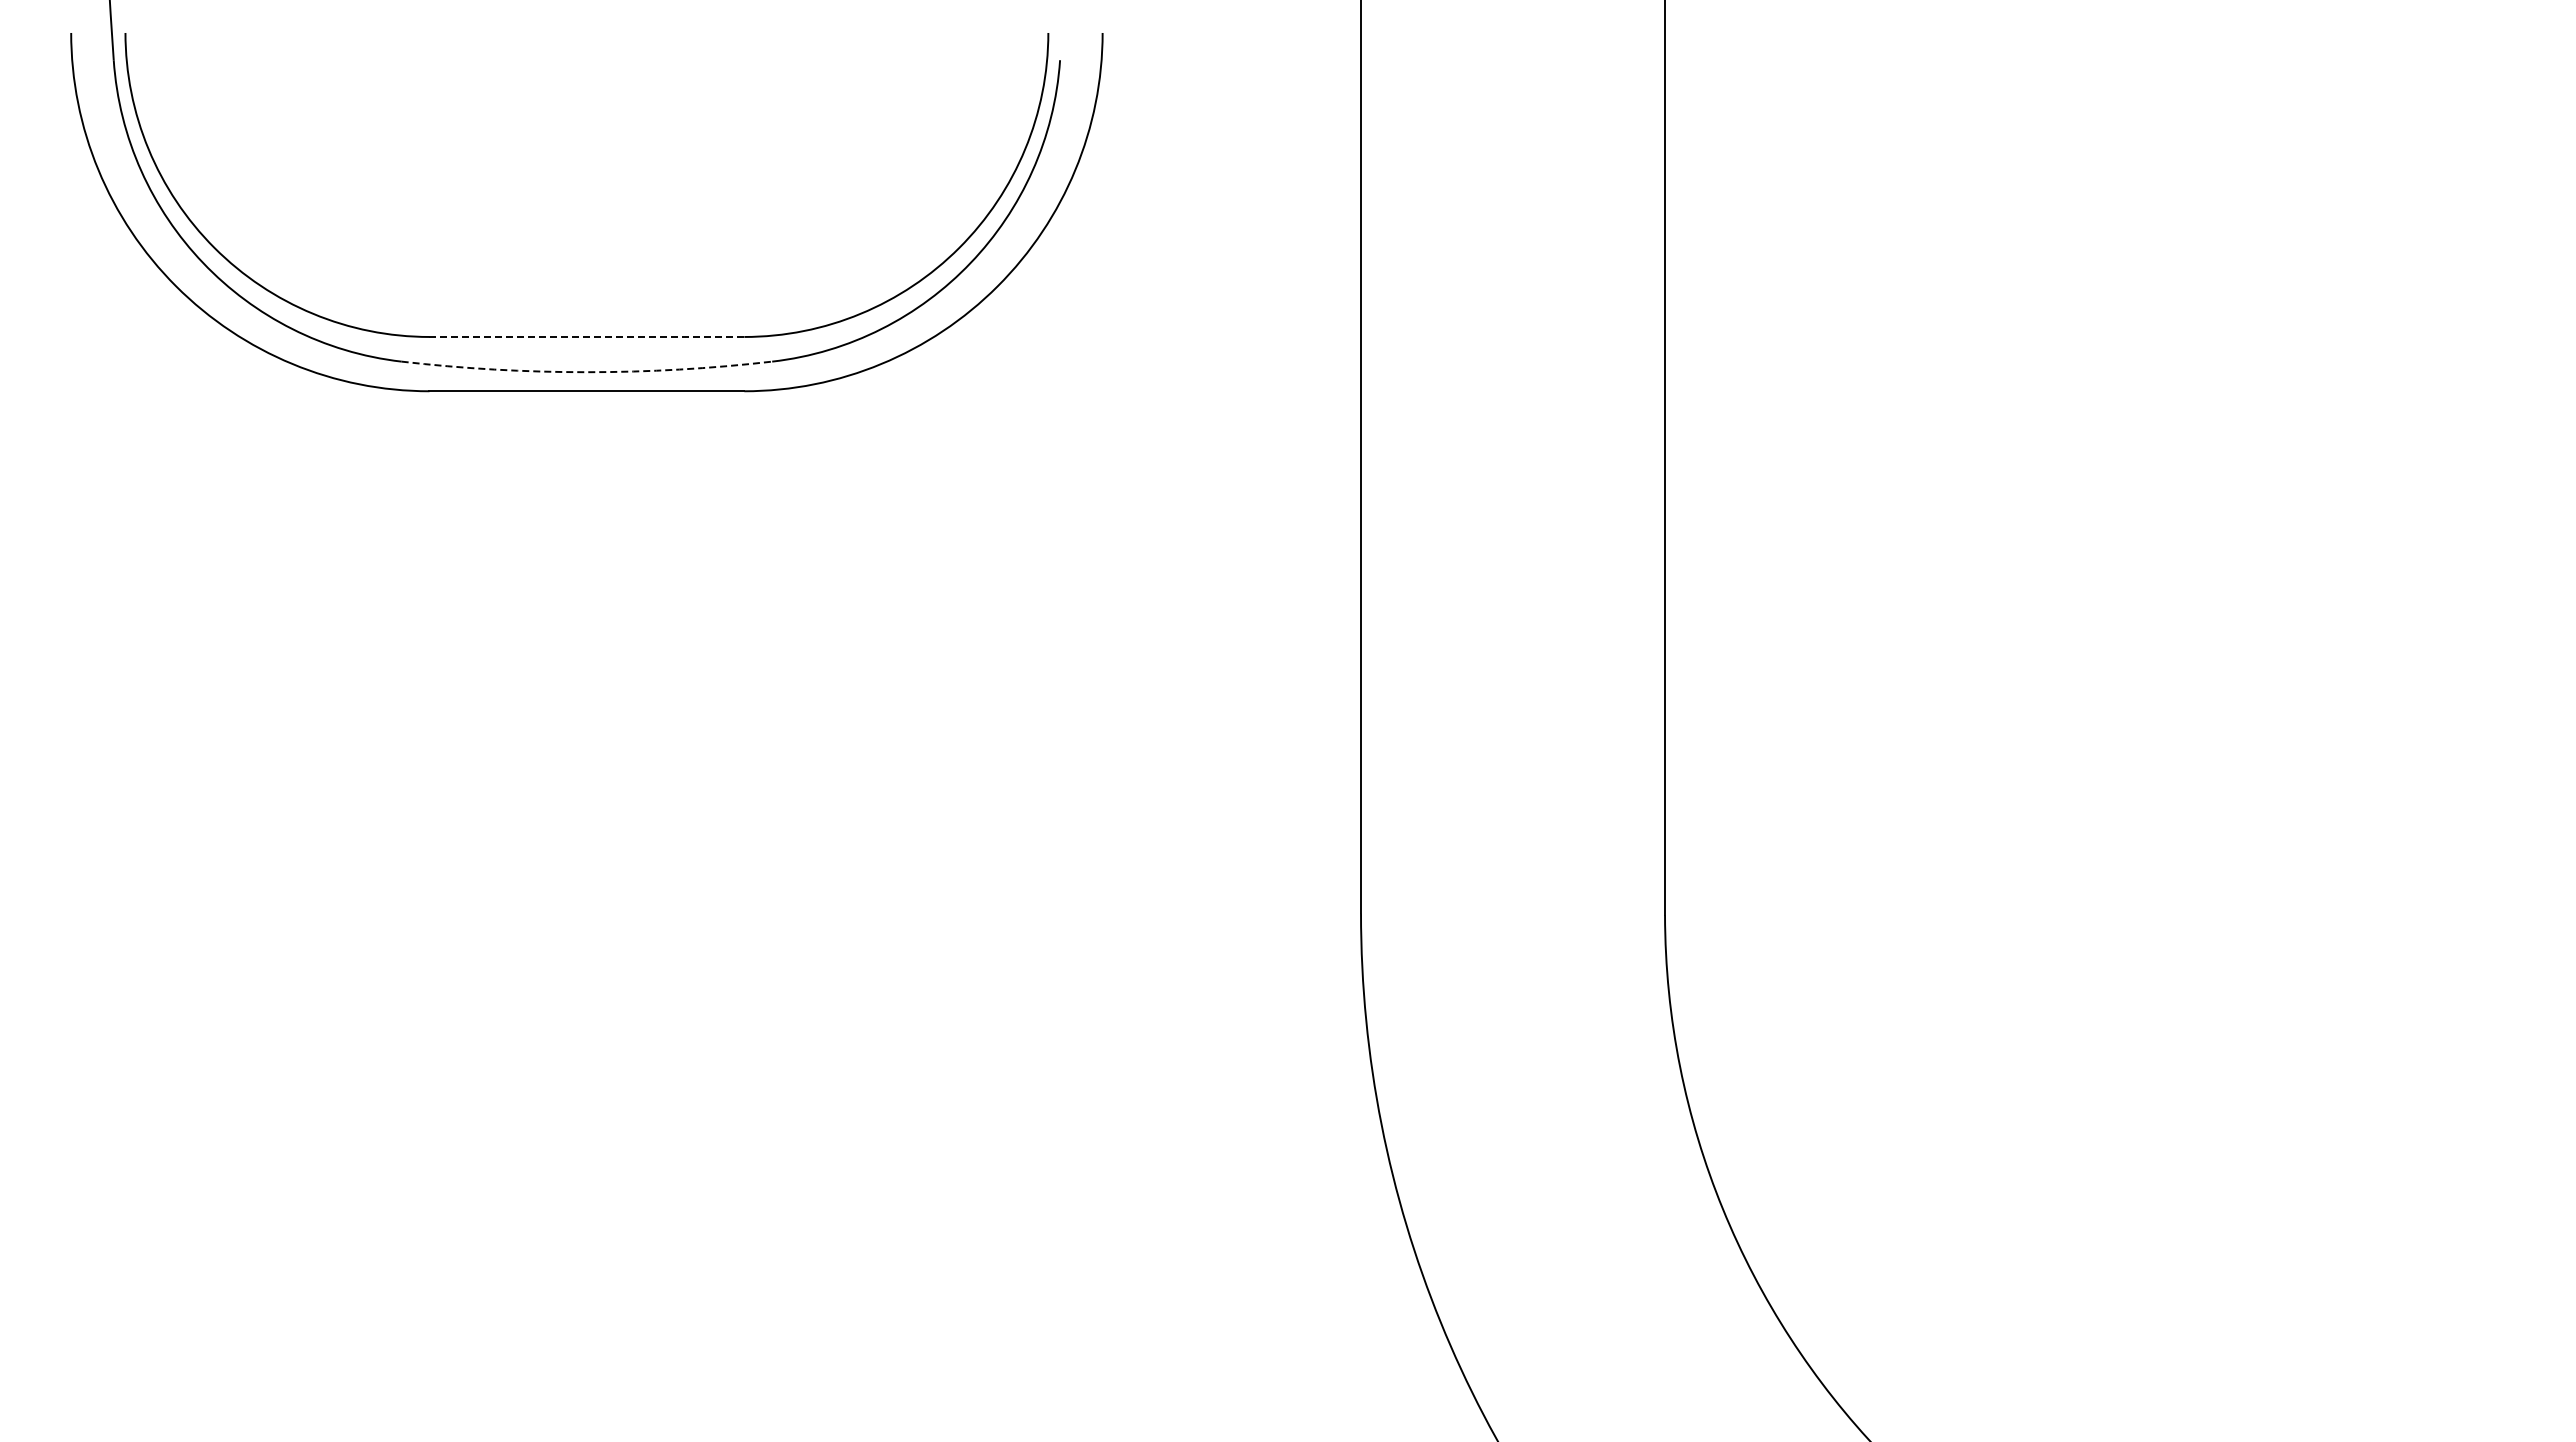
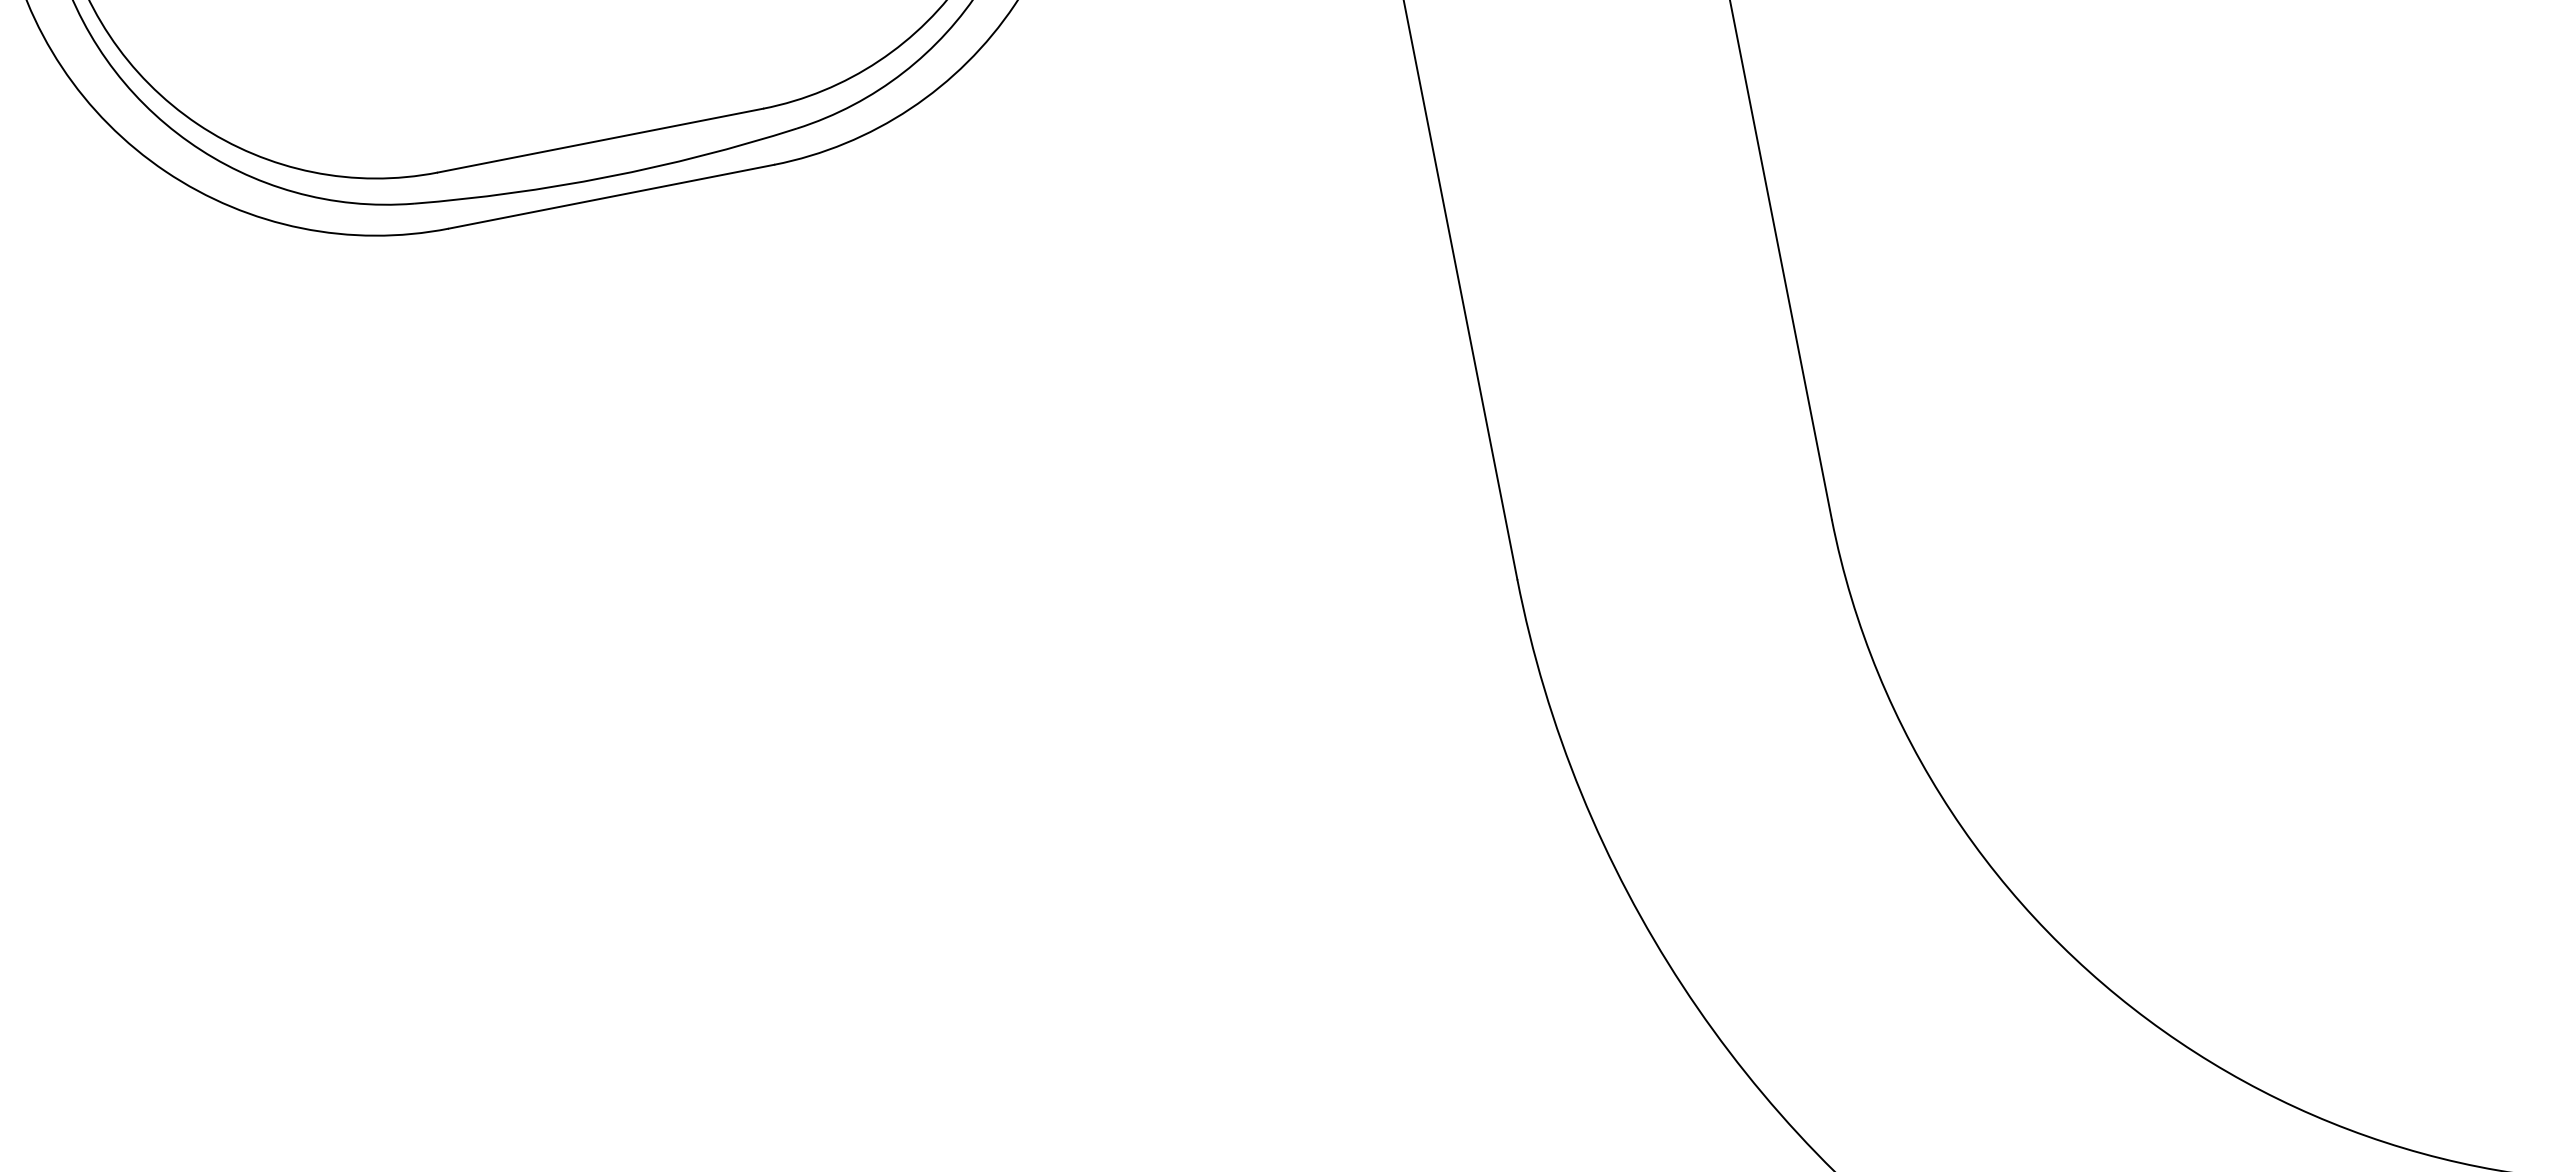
line: (587, 336) -> (601, 140), dashed -> solid
arc: (586, 372) -> (607, 177), dashed -> solid

